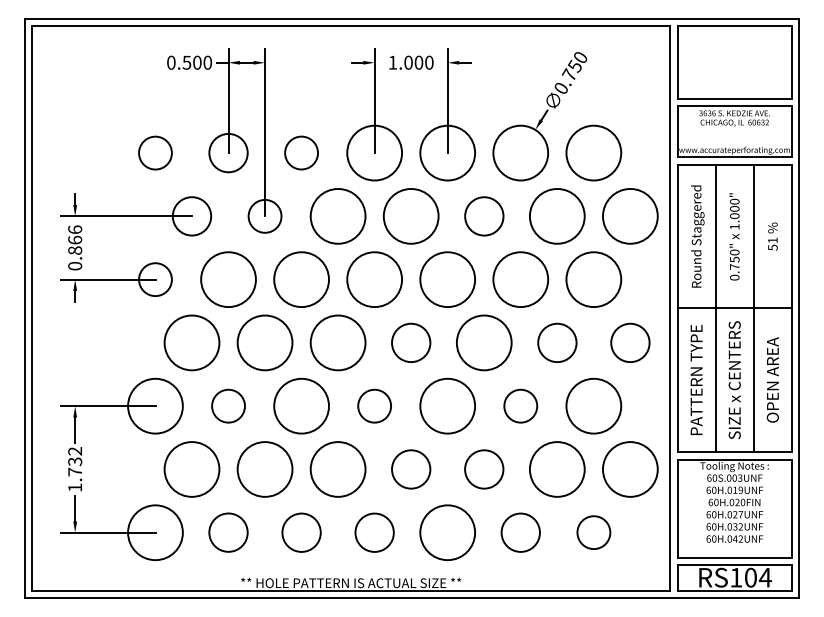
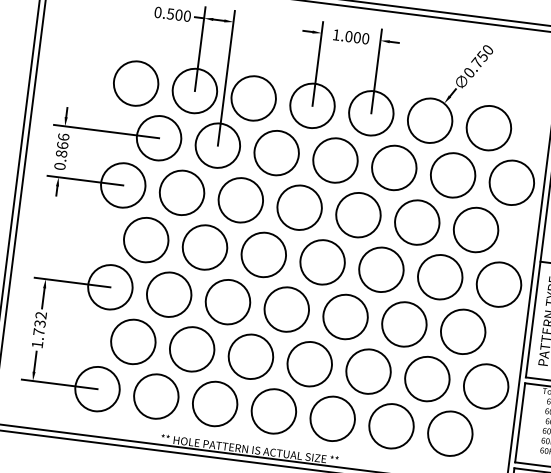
circle: (155, 152) -> (136, 83), size x1.67
circle: (228, 152) -> (194, 90), size x1.43
circle: (301, 152) -> (253, 97), size x1.67
circle: (191, 215) -> (158, 137), size x1.43
circle: (264, 215) -> (217, 144), size x1.67
circle: (484, 216) -> (394, 168), size x1.43
circle: (155, 279) -> (123, 185), size x1.67
circle: (410, 342) -> (322, 261), size x1.43
circle: (557, 342) -> (440, 276), size x1.43
circle: (630, 342) -> (499, 284), size x1.43
circle: (228, 405) -> (169, 294), size x1.67
circle: (374, 405) -> (286, 309), size x1.67
circle: (520, 405) -> (404, 323), size x1.67
circle: (410, 469) -> (309, 364), size x1.43
circle: (483, 469) -> (367, 371), size x1.43
circle: (228, 532) -> (156, 396), size x1.43
circle: (301, 532) -> (215, 403), size x1.43
circle: (374, 532) -> (273, 411), size x1.43
circle: (520, 532) -> (391, 426), size x1.43
circle: (593, 532) -> (450, 433), size x1.67

